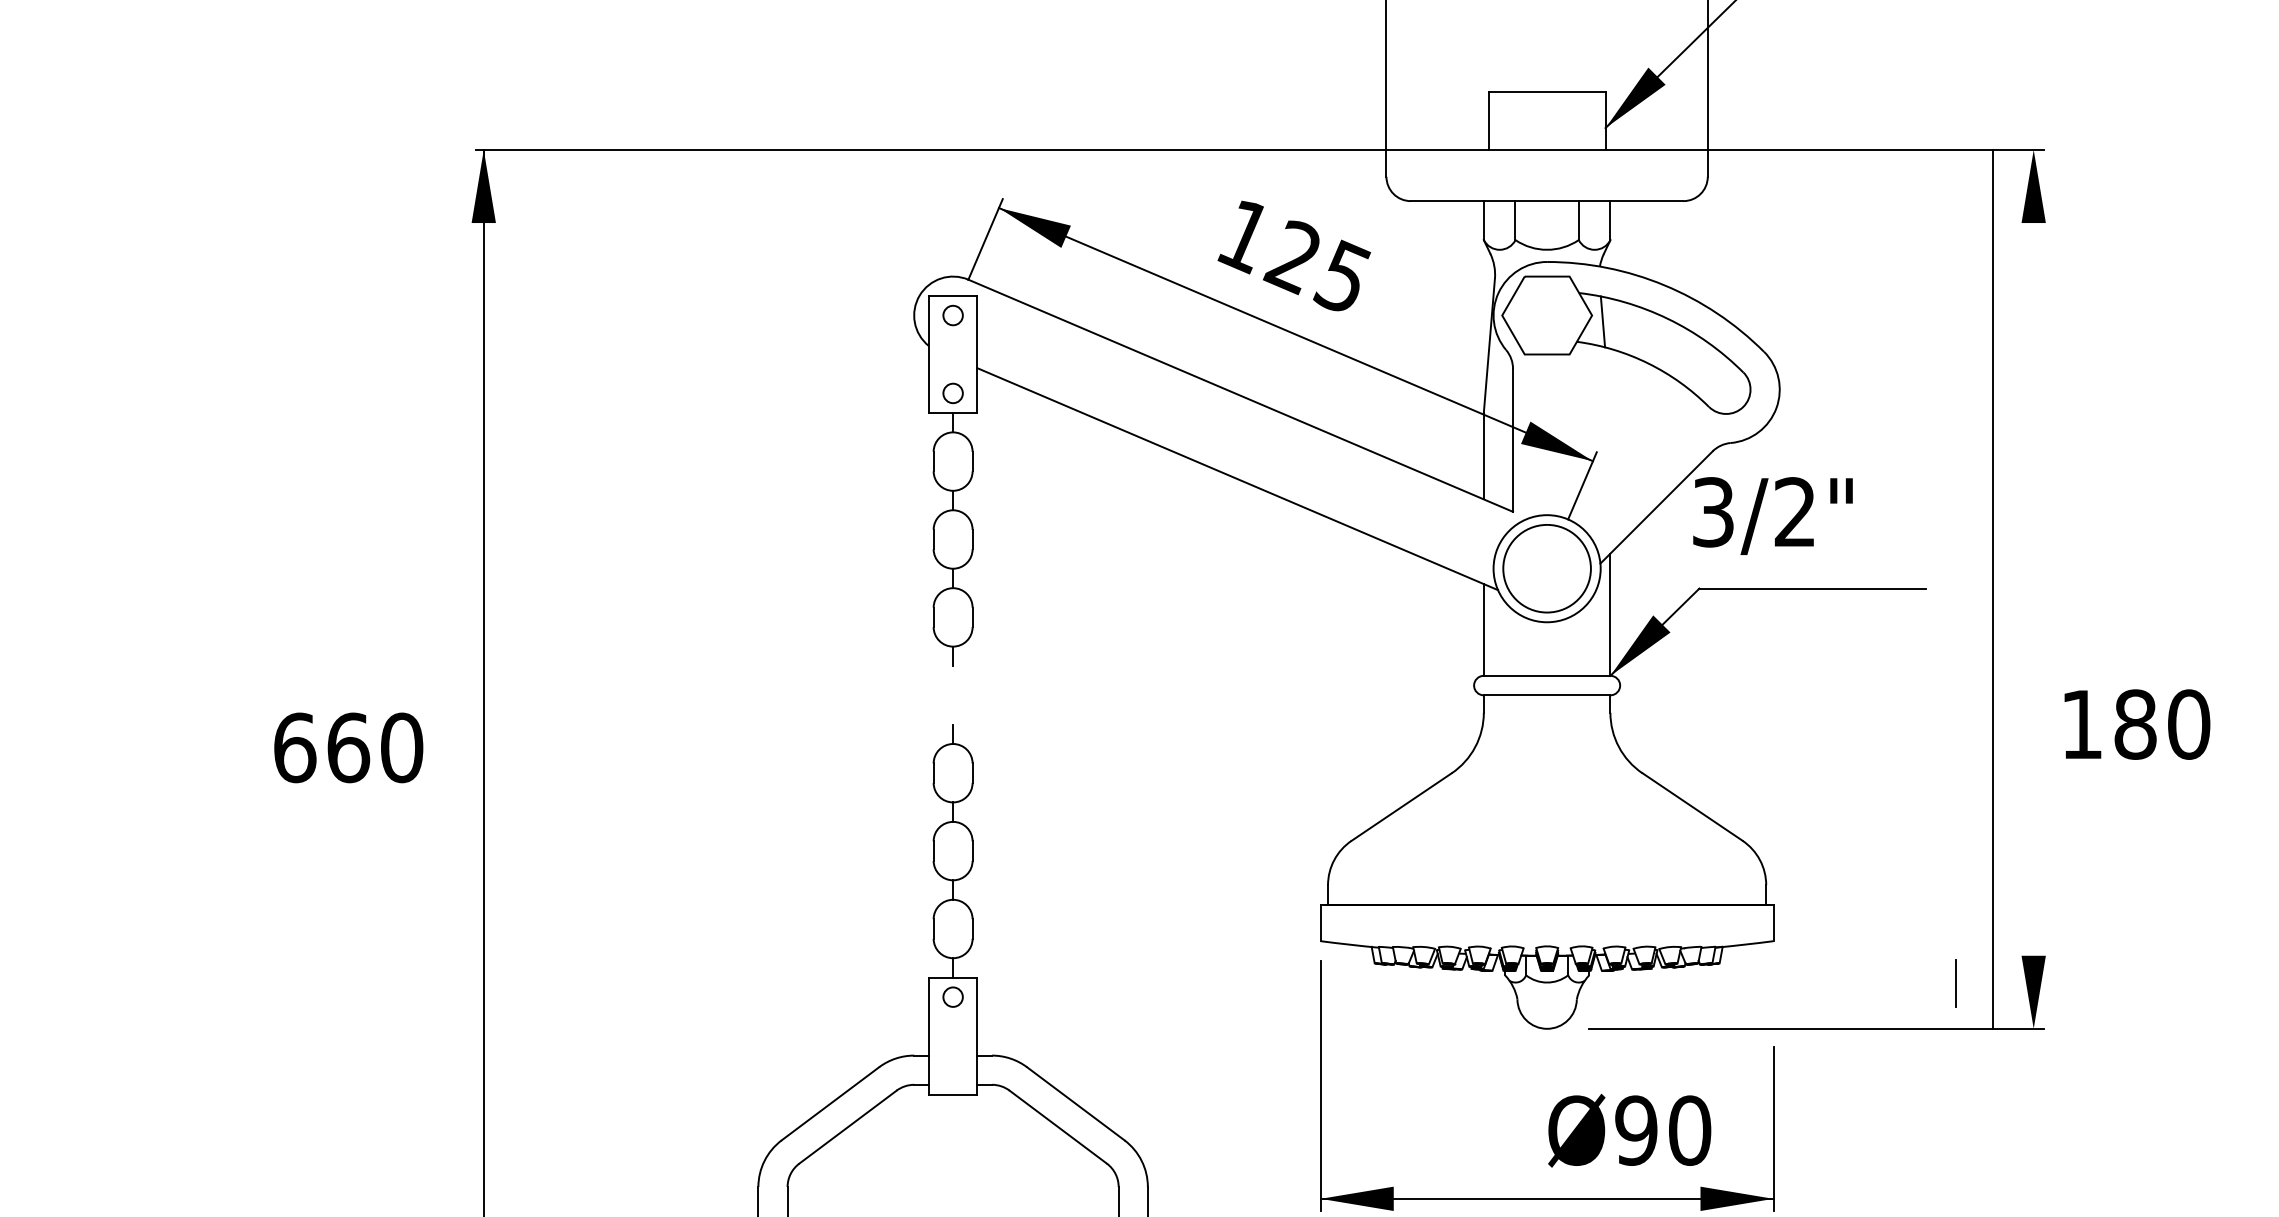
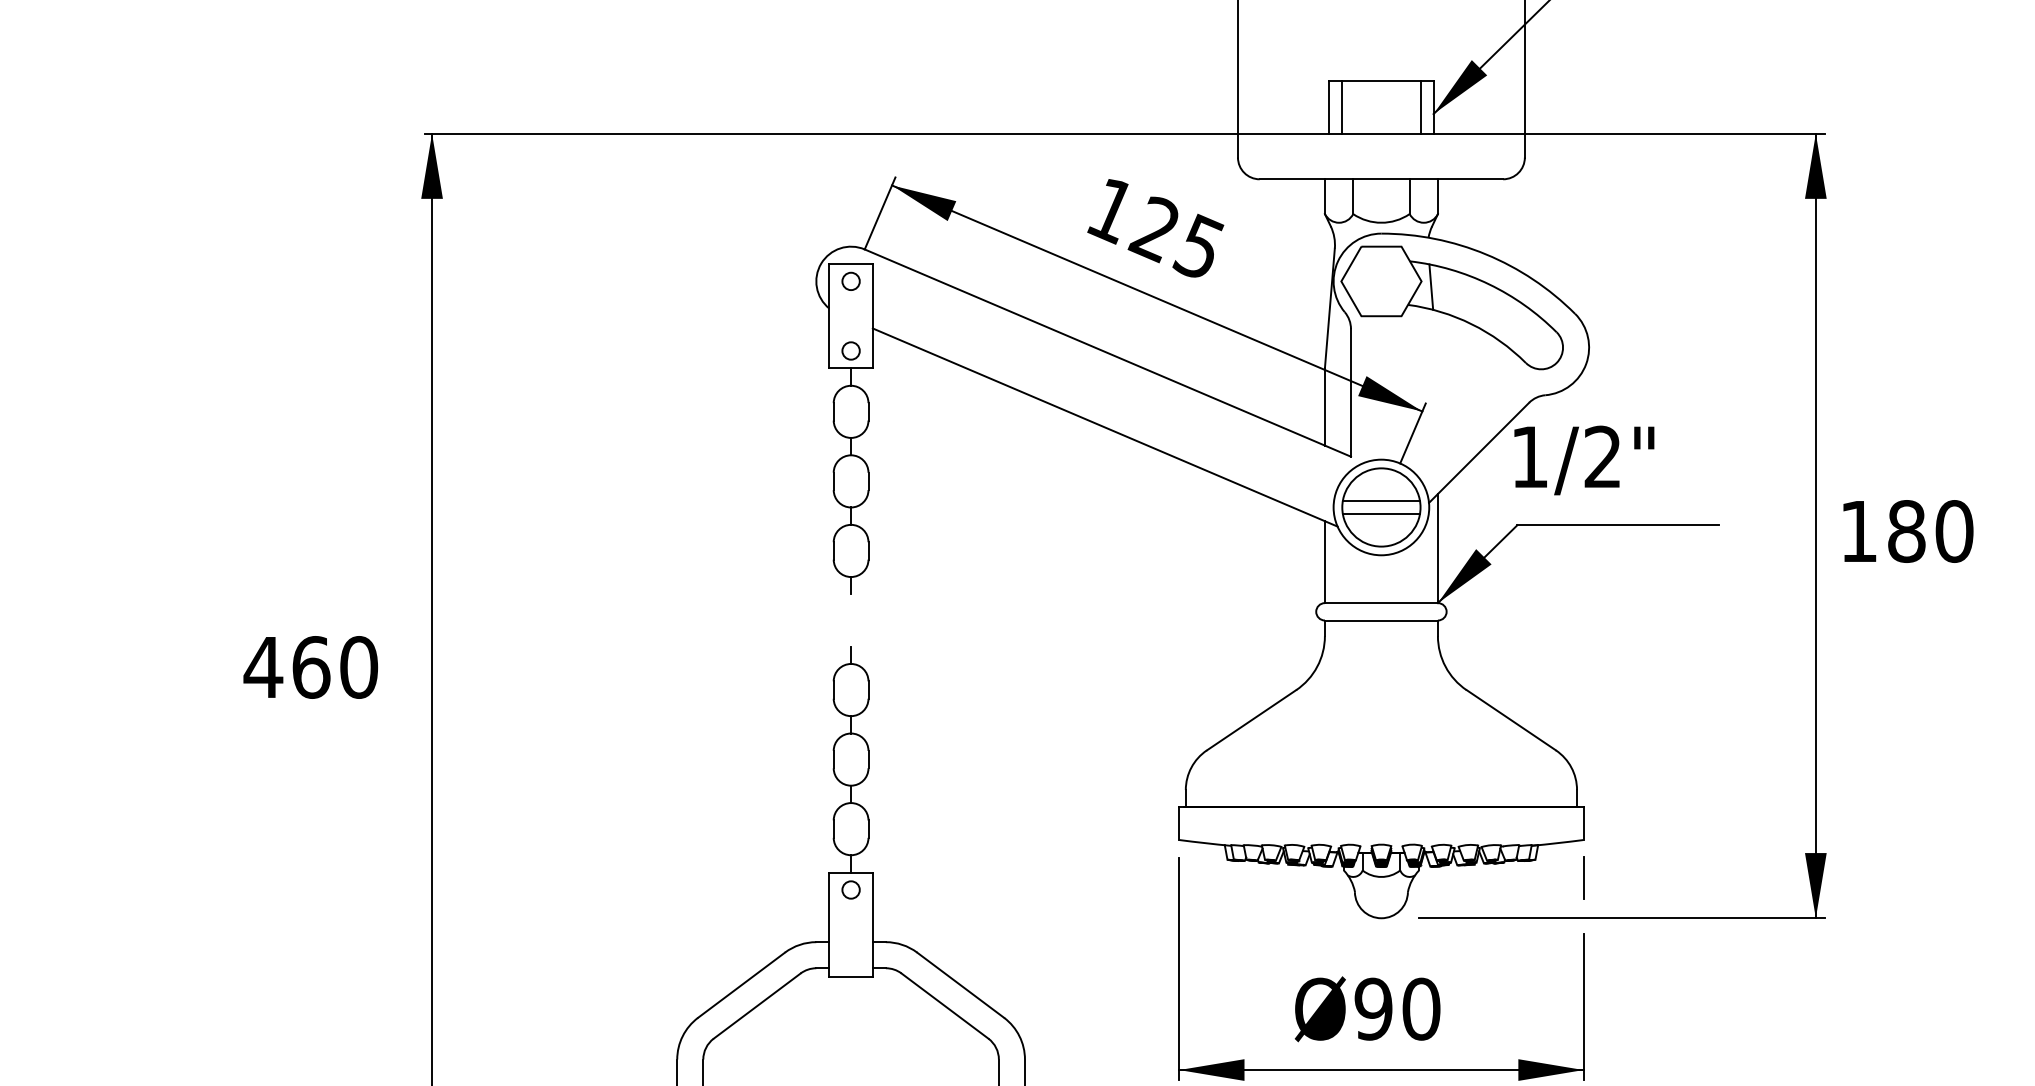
line: (1503, 120) -> (1342, 107), added
line: (1590, 120) -> (1420, 107), added
text: (1713, 512) -> (1529, 457), 3/2" -> 1/2"
line: (1547, 560) -> (1381, 500), added
line: (1547, 576) -> (1381, 514), added
line: (1992, 589) -> (1815, 526), moved
text: (2137, 724) -> (1908, 531), moved
text: (294, 747) -> (263, 667), 660 -> 460
line: (1955, 983) -> (1583, 877), moved
text: (1629, 1130) -> (1367, 1009), moved

